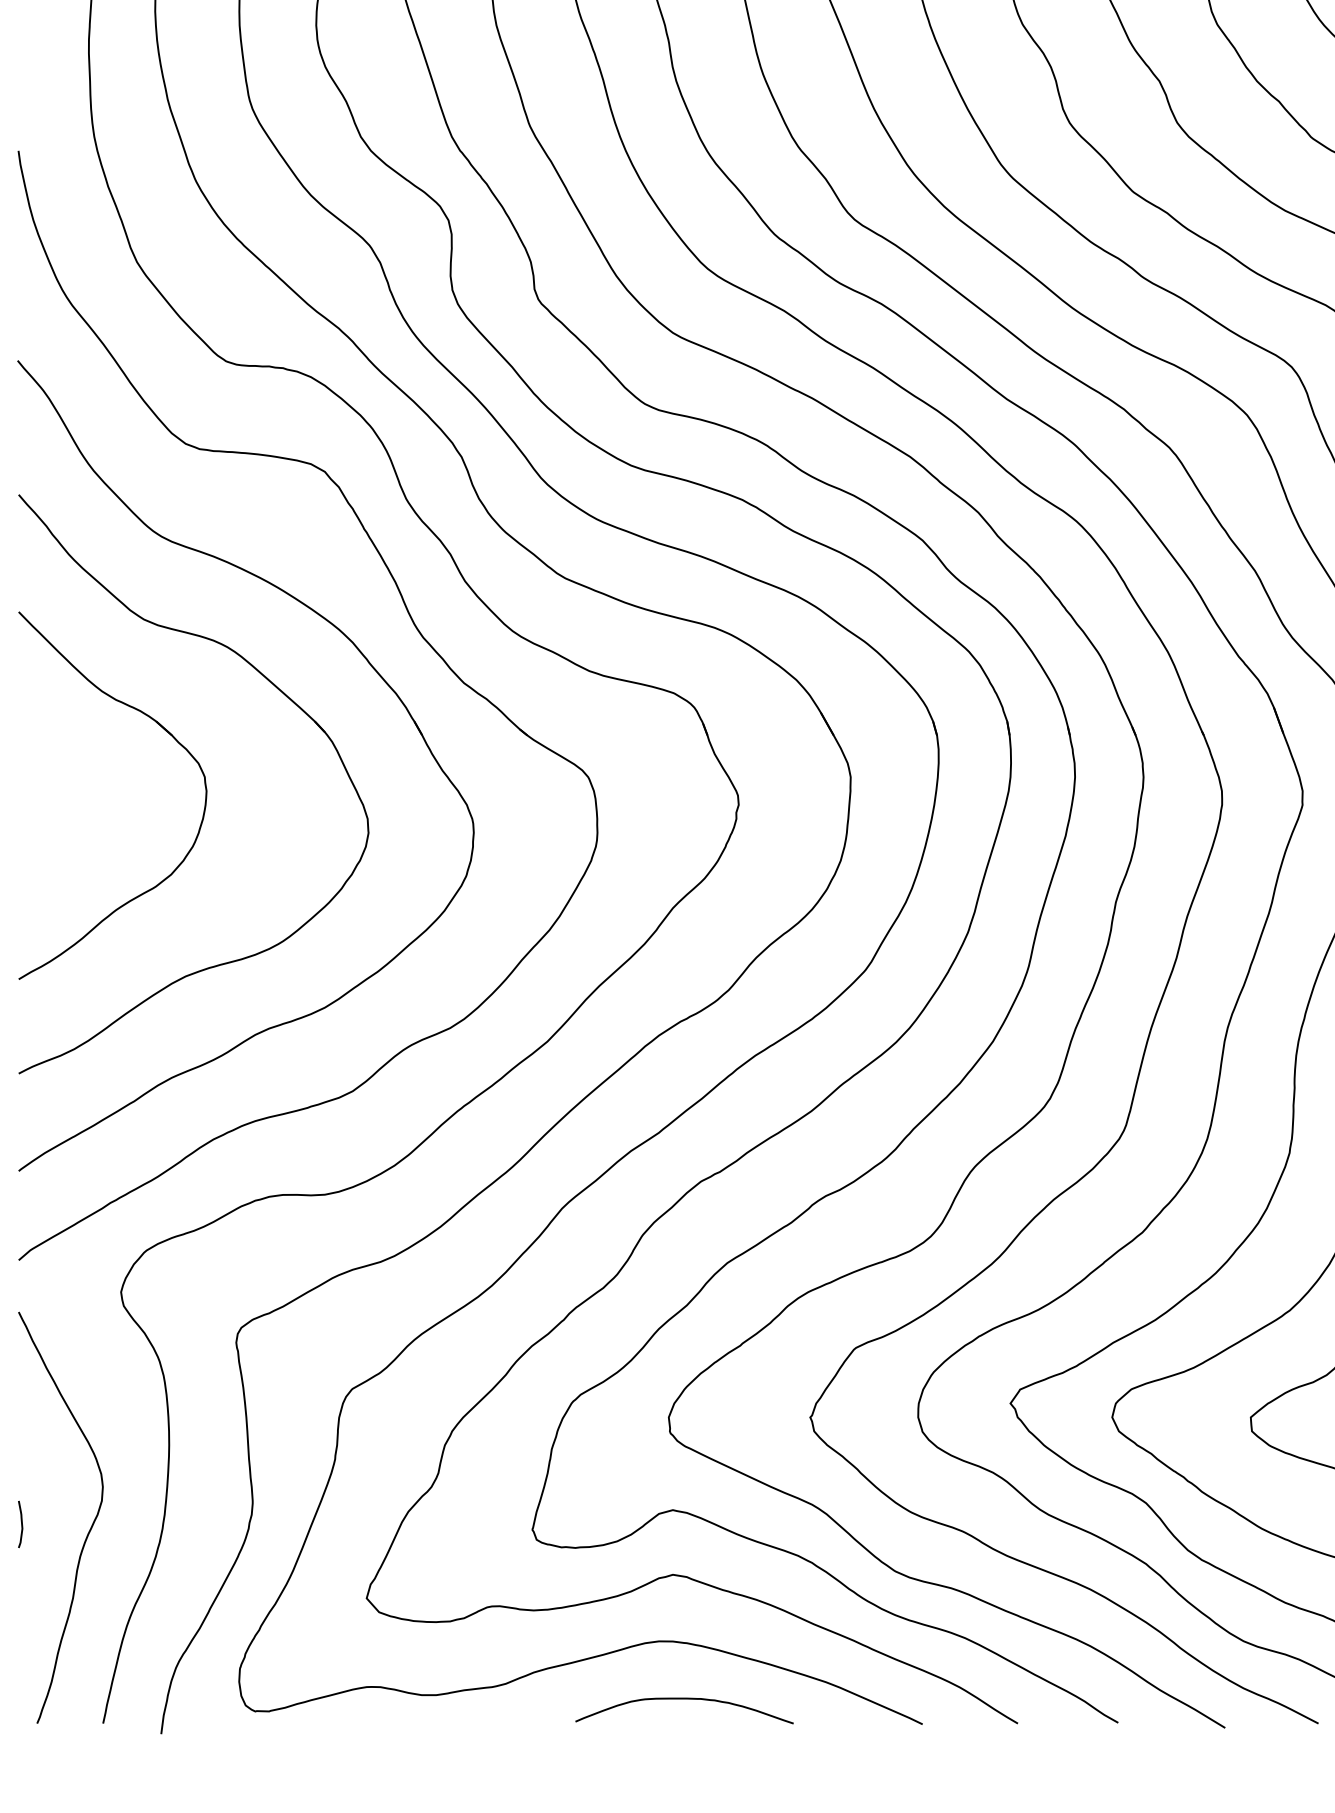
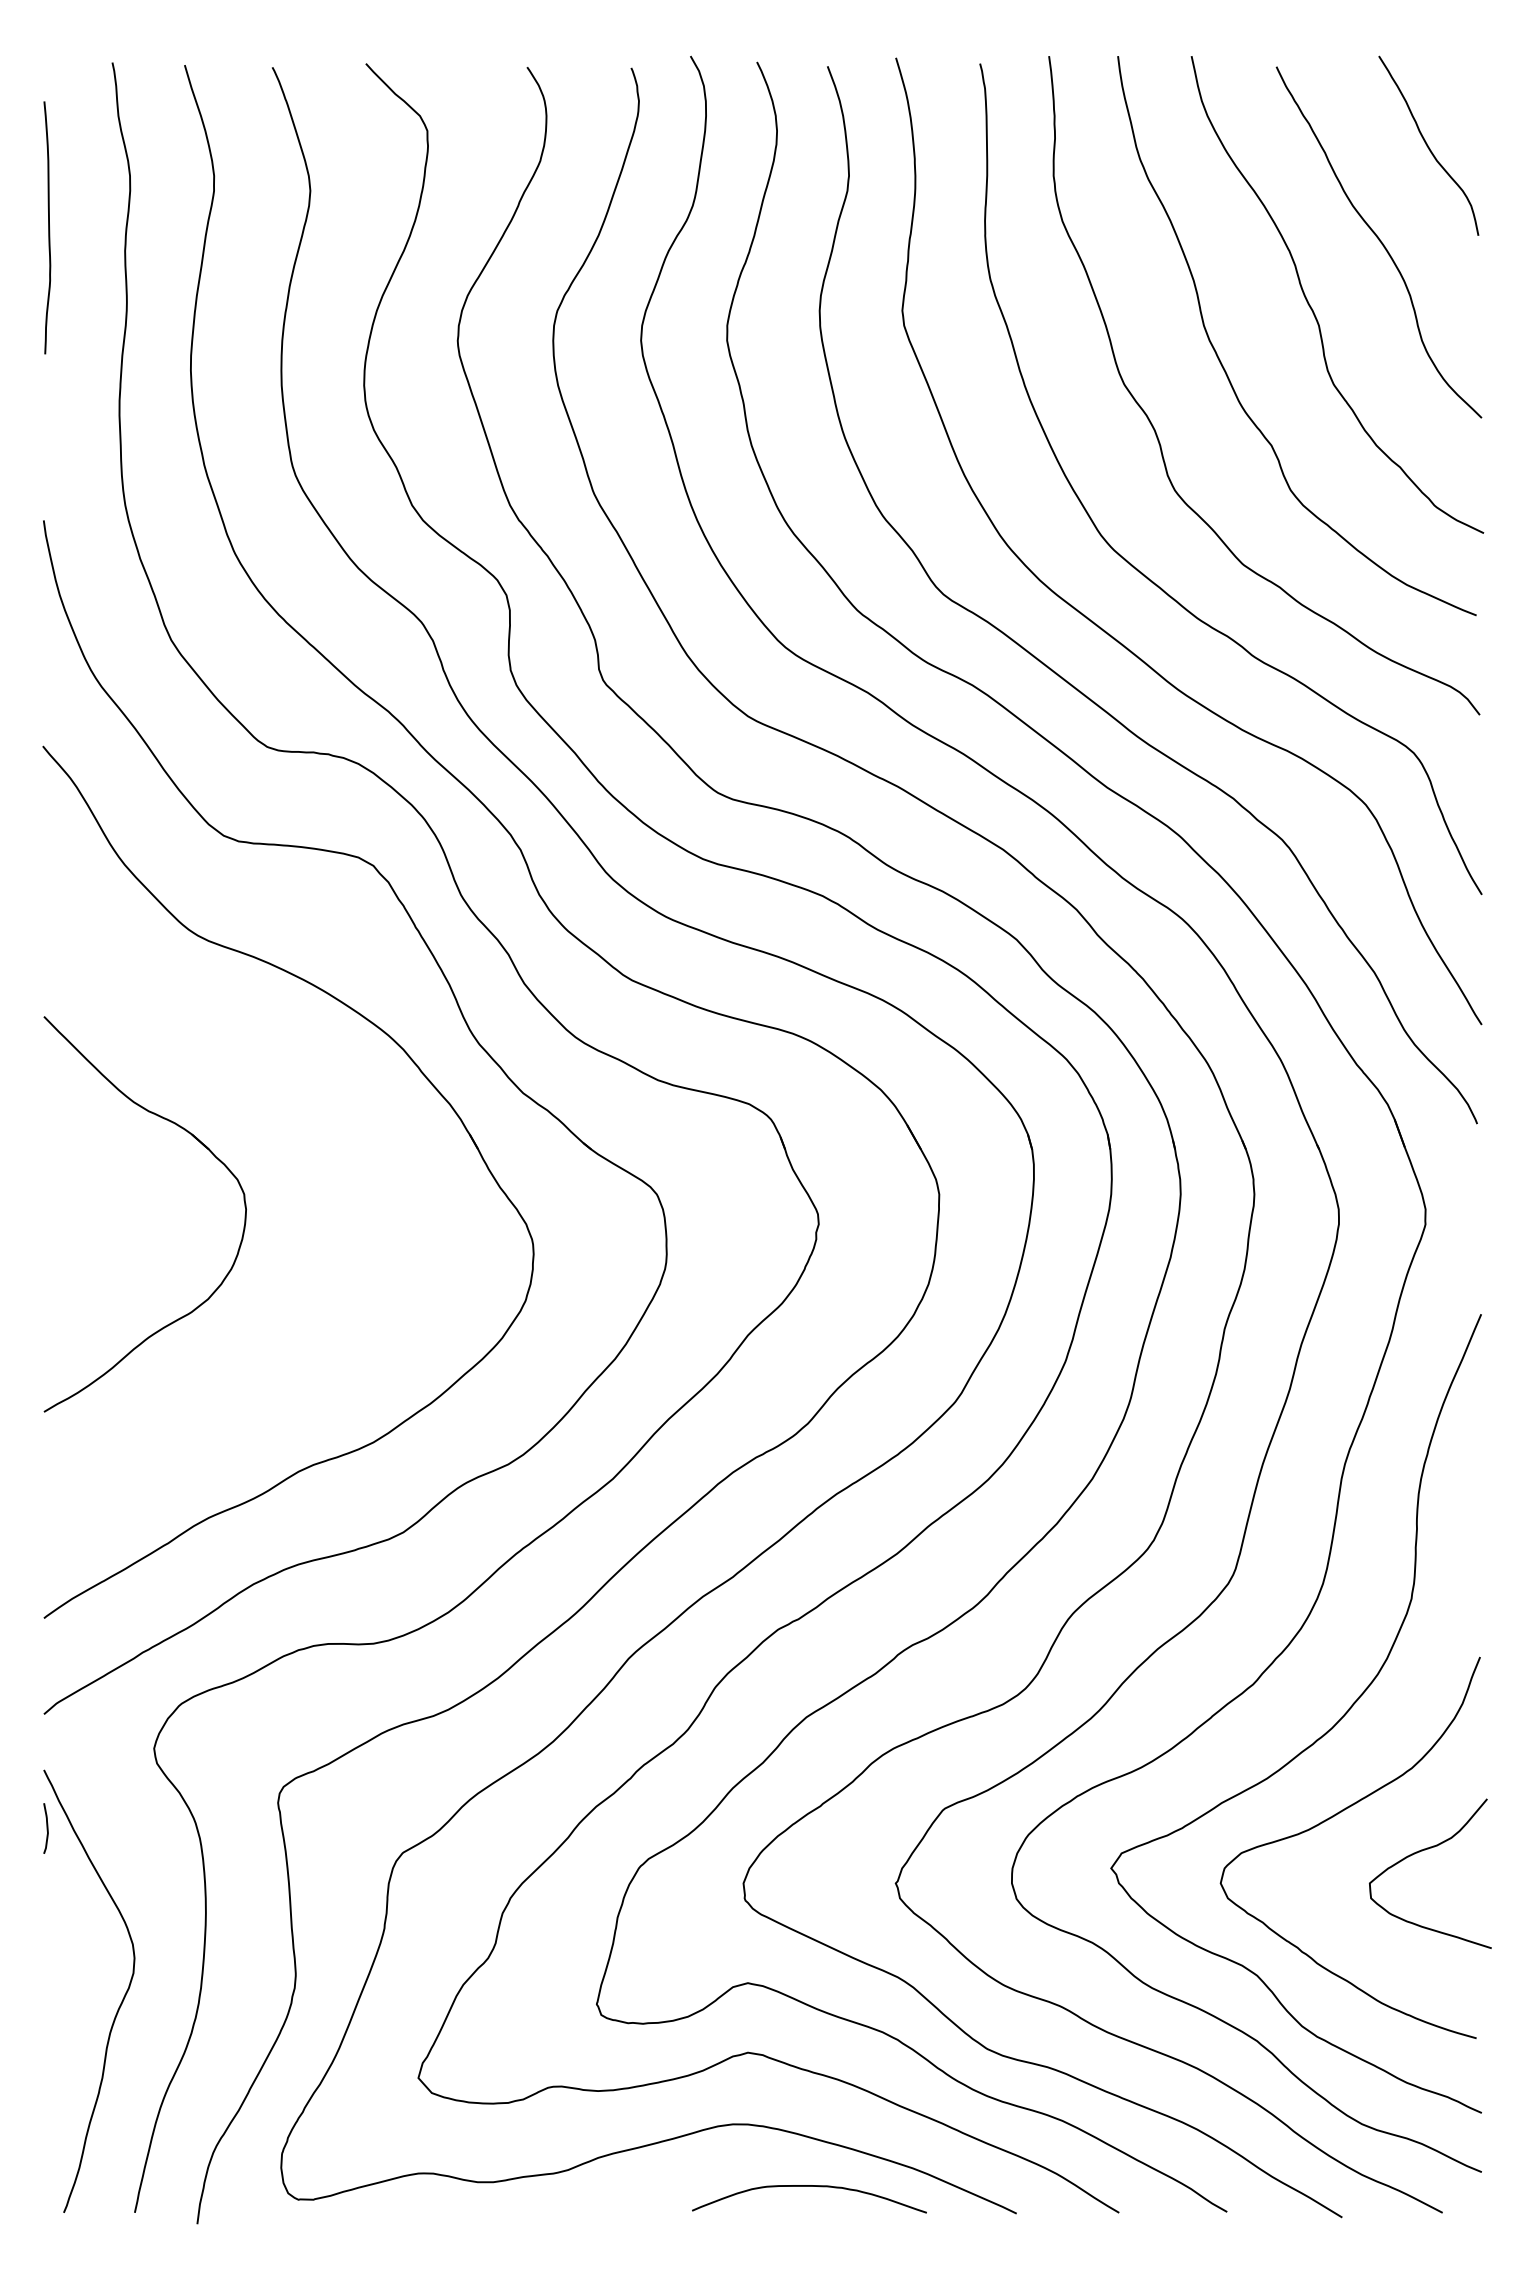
part: (282, 693) -> (327, 1104), removed
curve: (21, 1524) -> (46, 1828), moved
curve: (684, 1699) -> (809, 2186), moved

